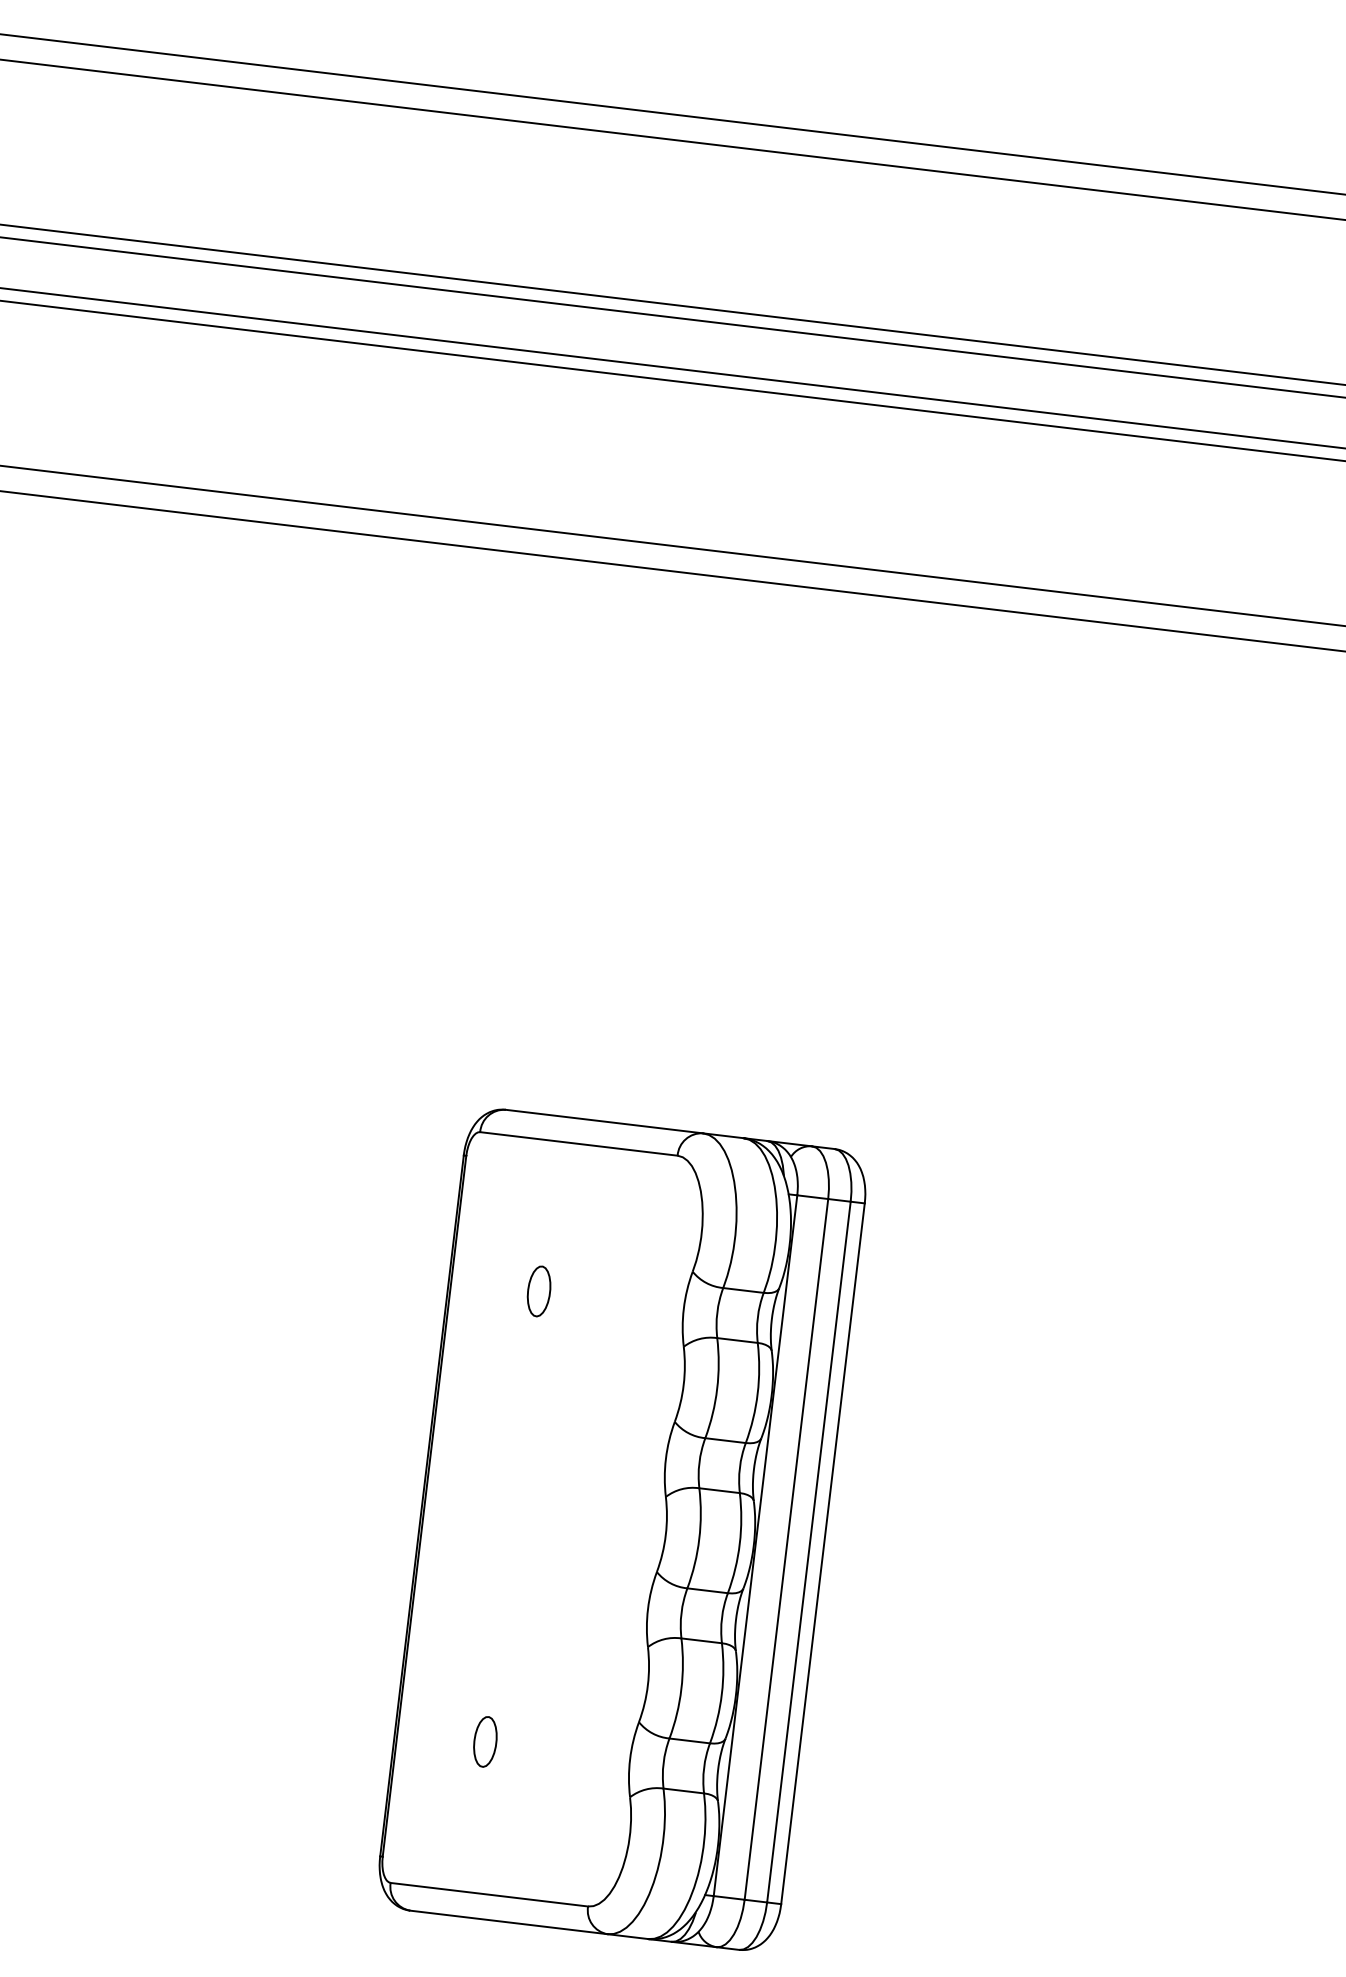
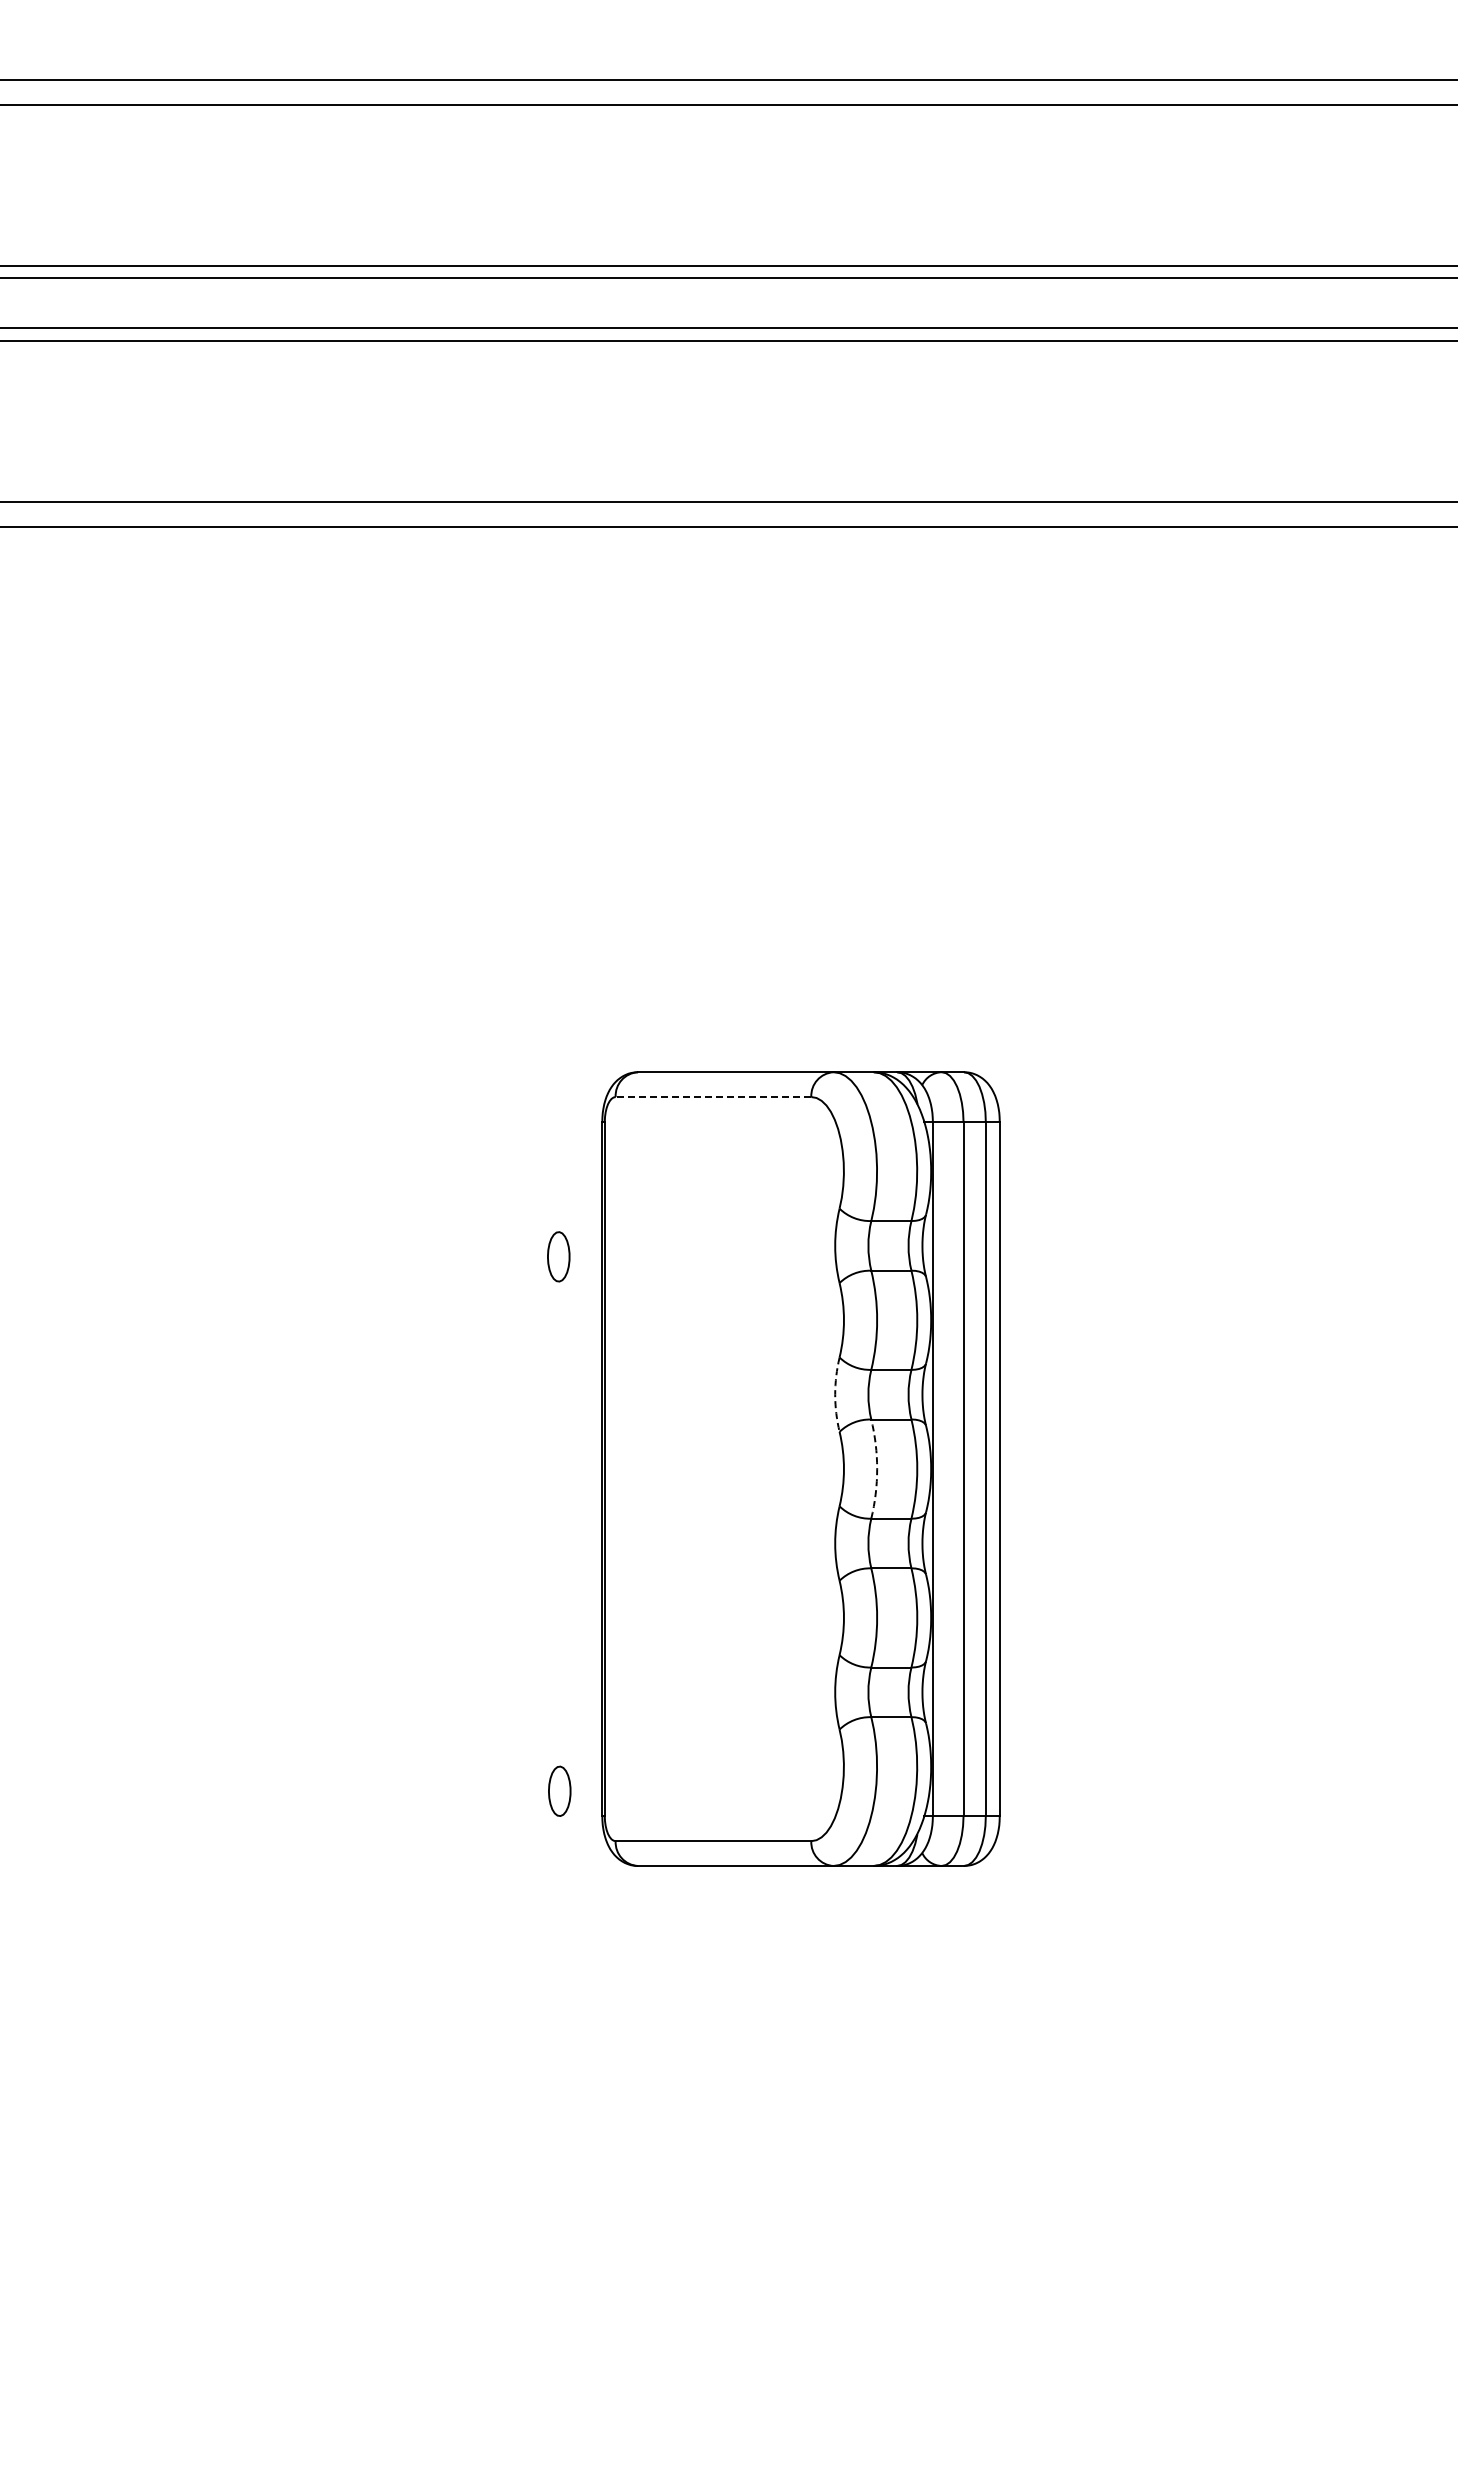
line: (578, 1144) -> (713, 1097), solid -> dashed
part: (538, 1291) -> (558, 1256), moved
arc: (666, 1458) -> (835, 1394), solid -> dashed
arc: (699, 1539) -> (877, 1469), solid -> dashed
part: (485, 1741) -> (559, 1790), moved

